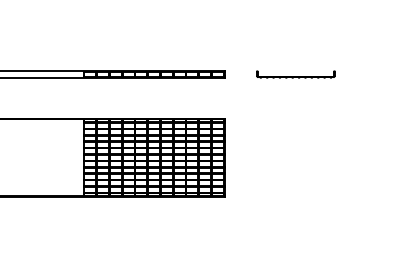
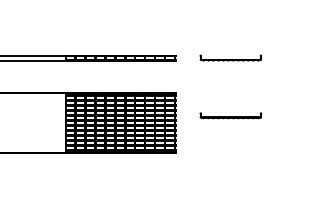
part: (295, 148) -> (230, 115), added

